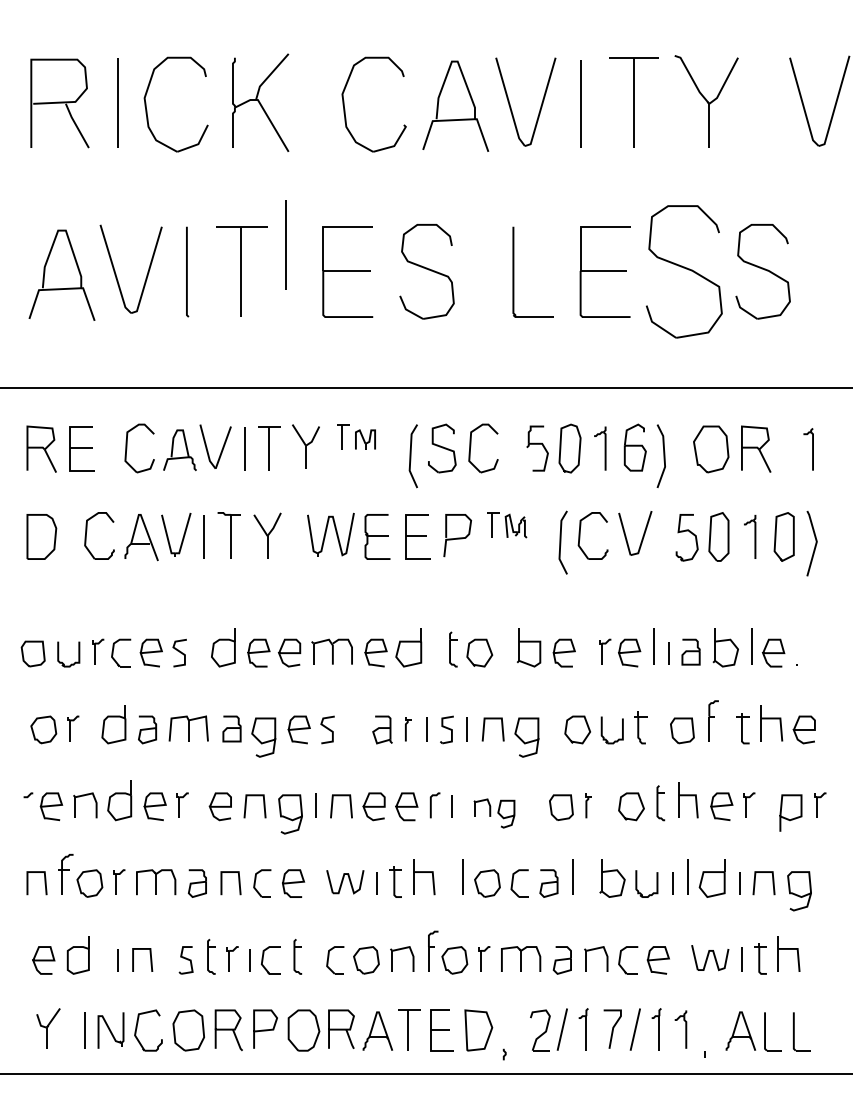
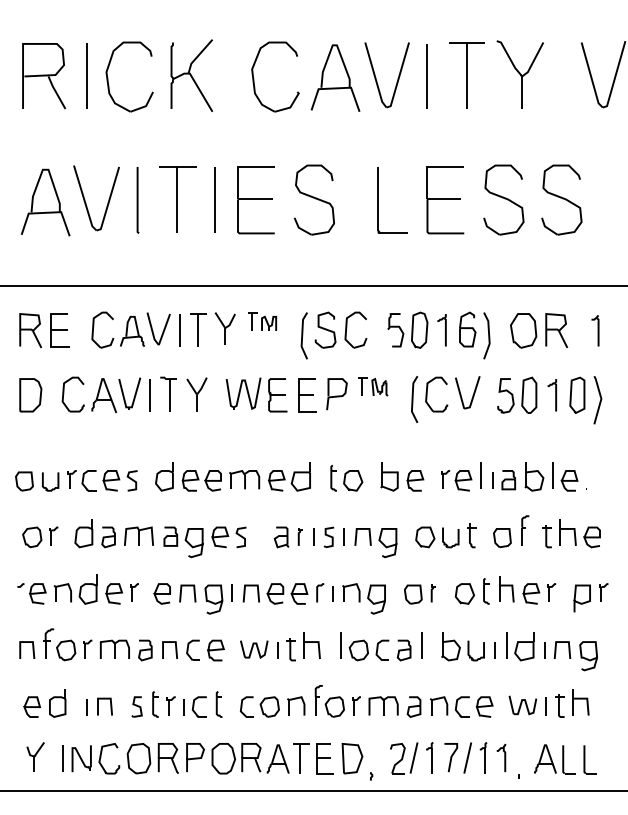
line: (284, 243) -> (214, 199), moved
part: (683, 270) -> (503, 199), size x0.71
part: (493, 812) -> (363, 598), size x1.43

